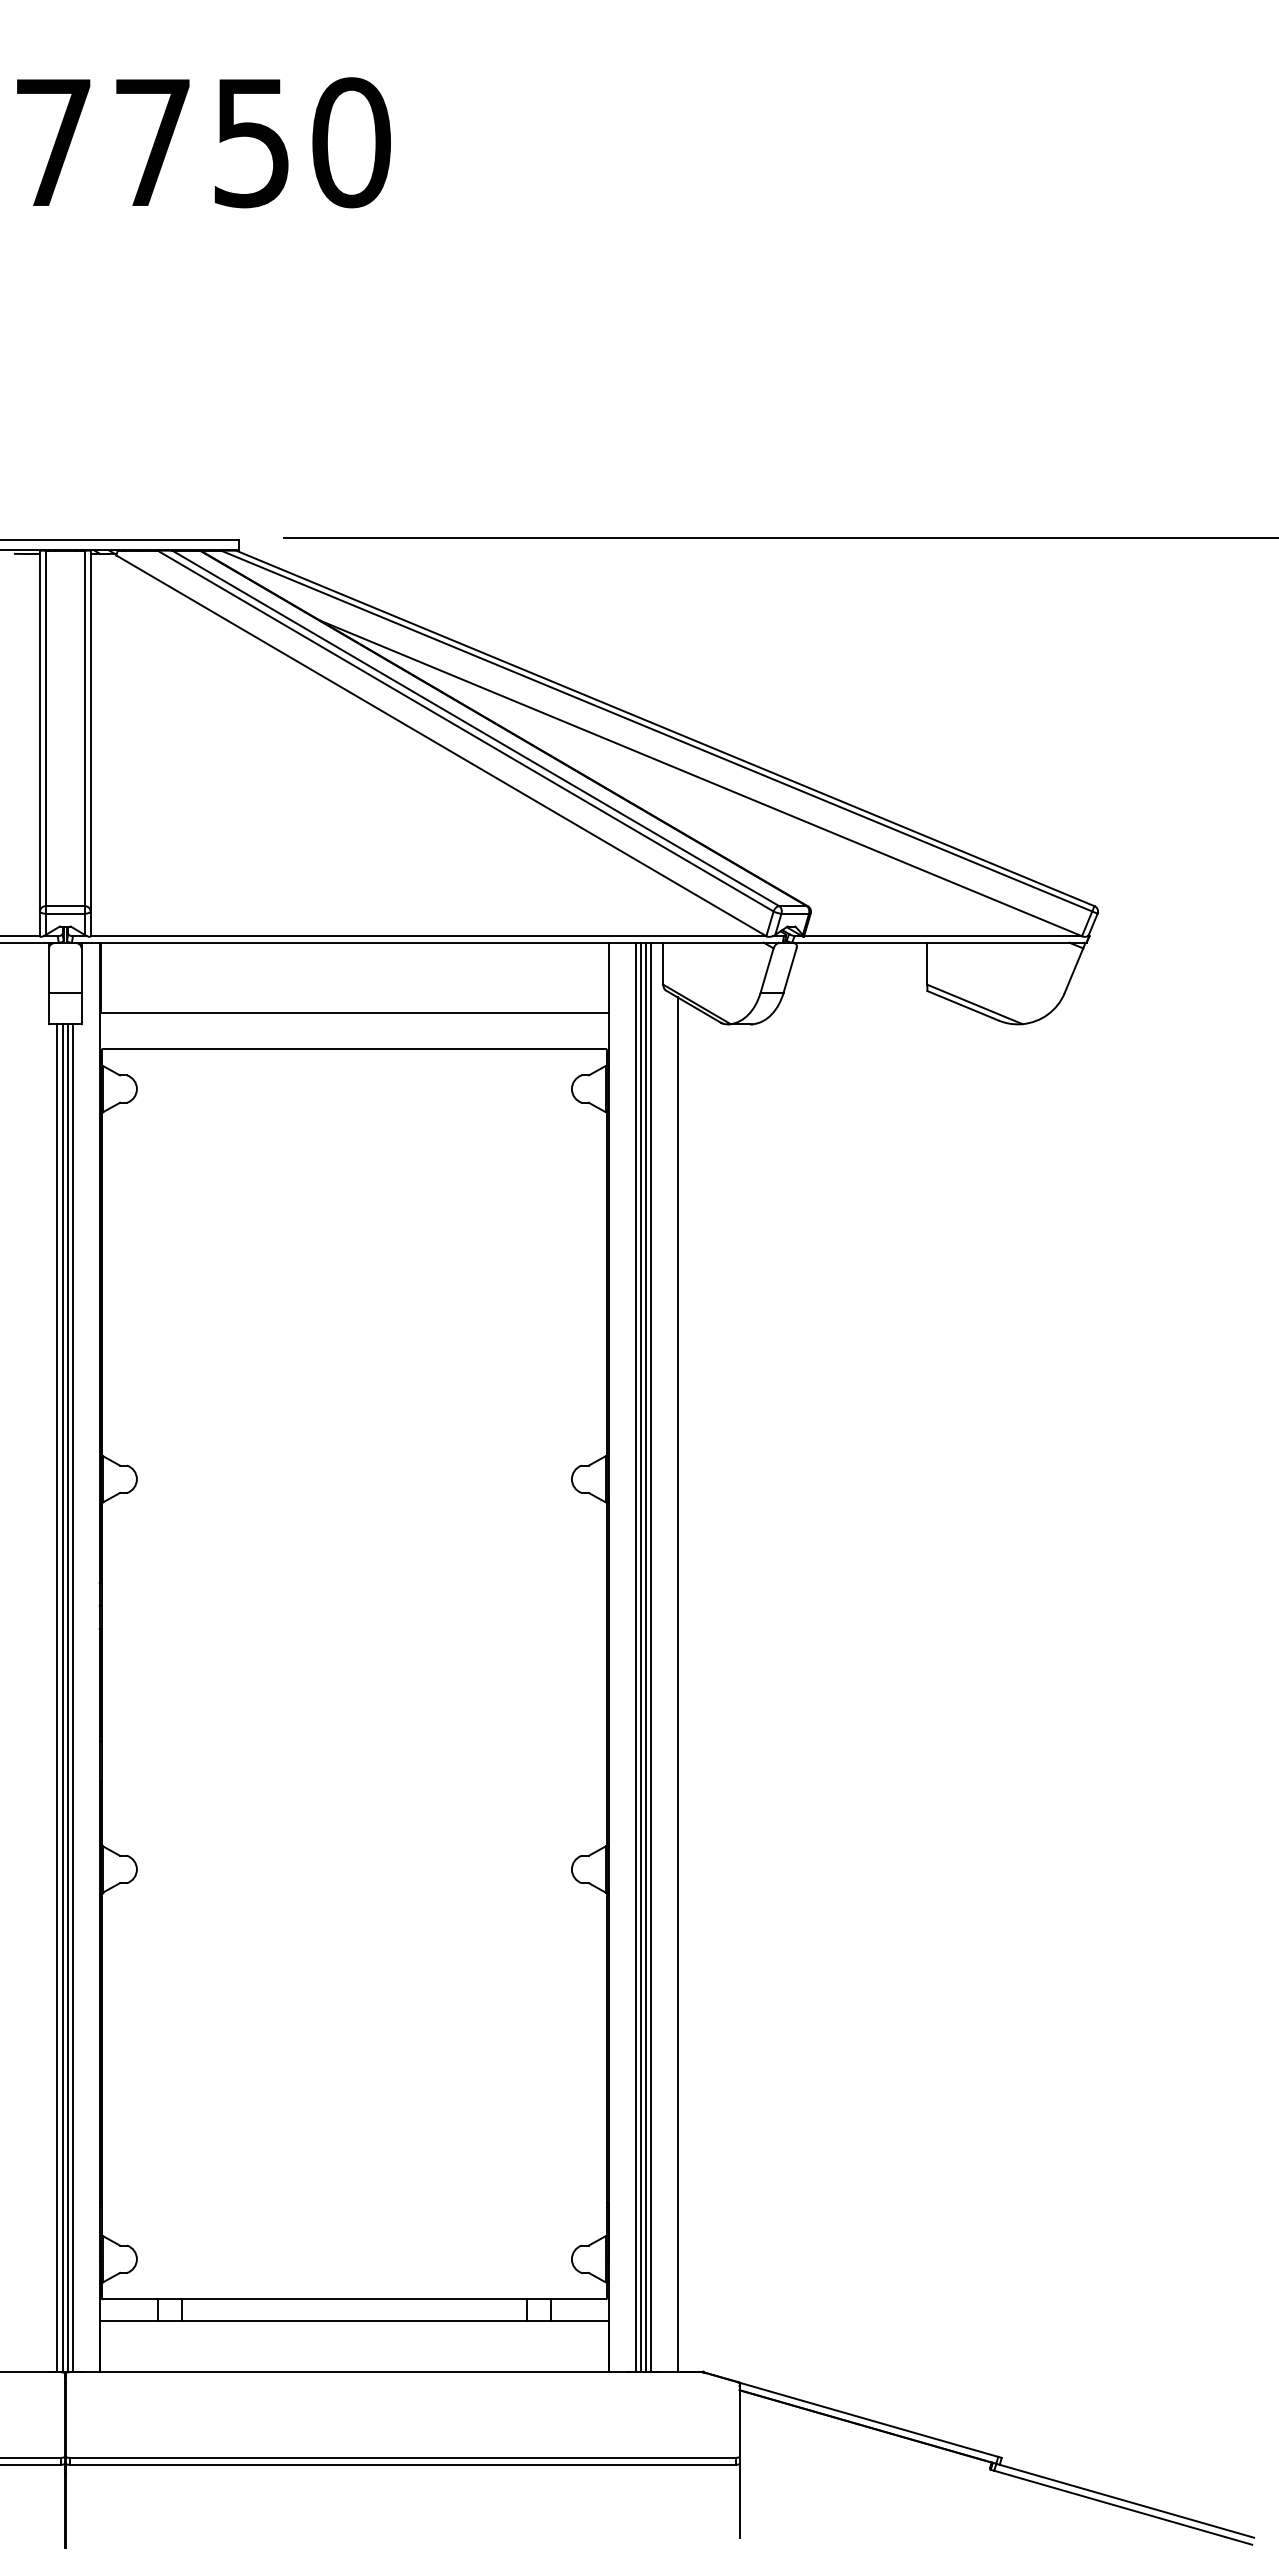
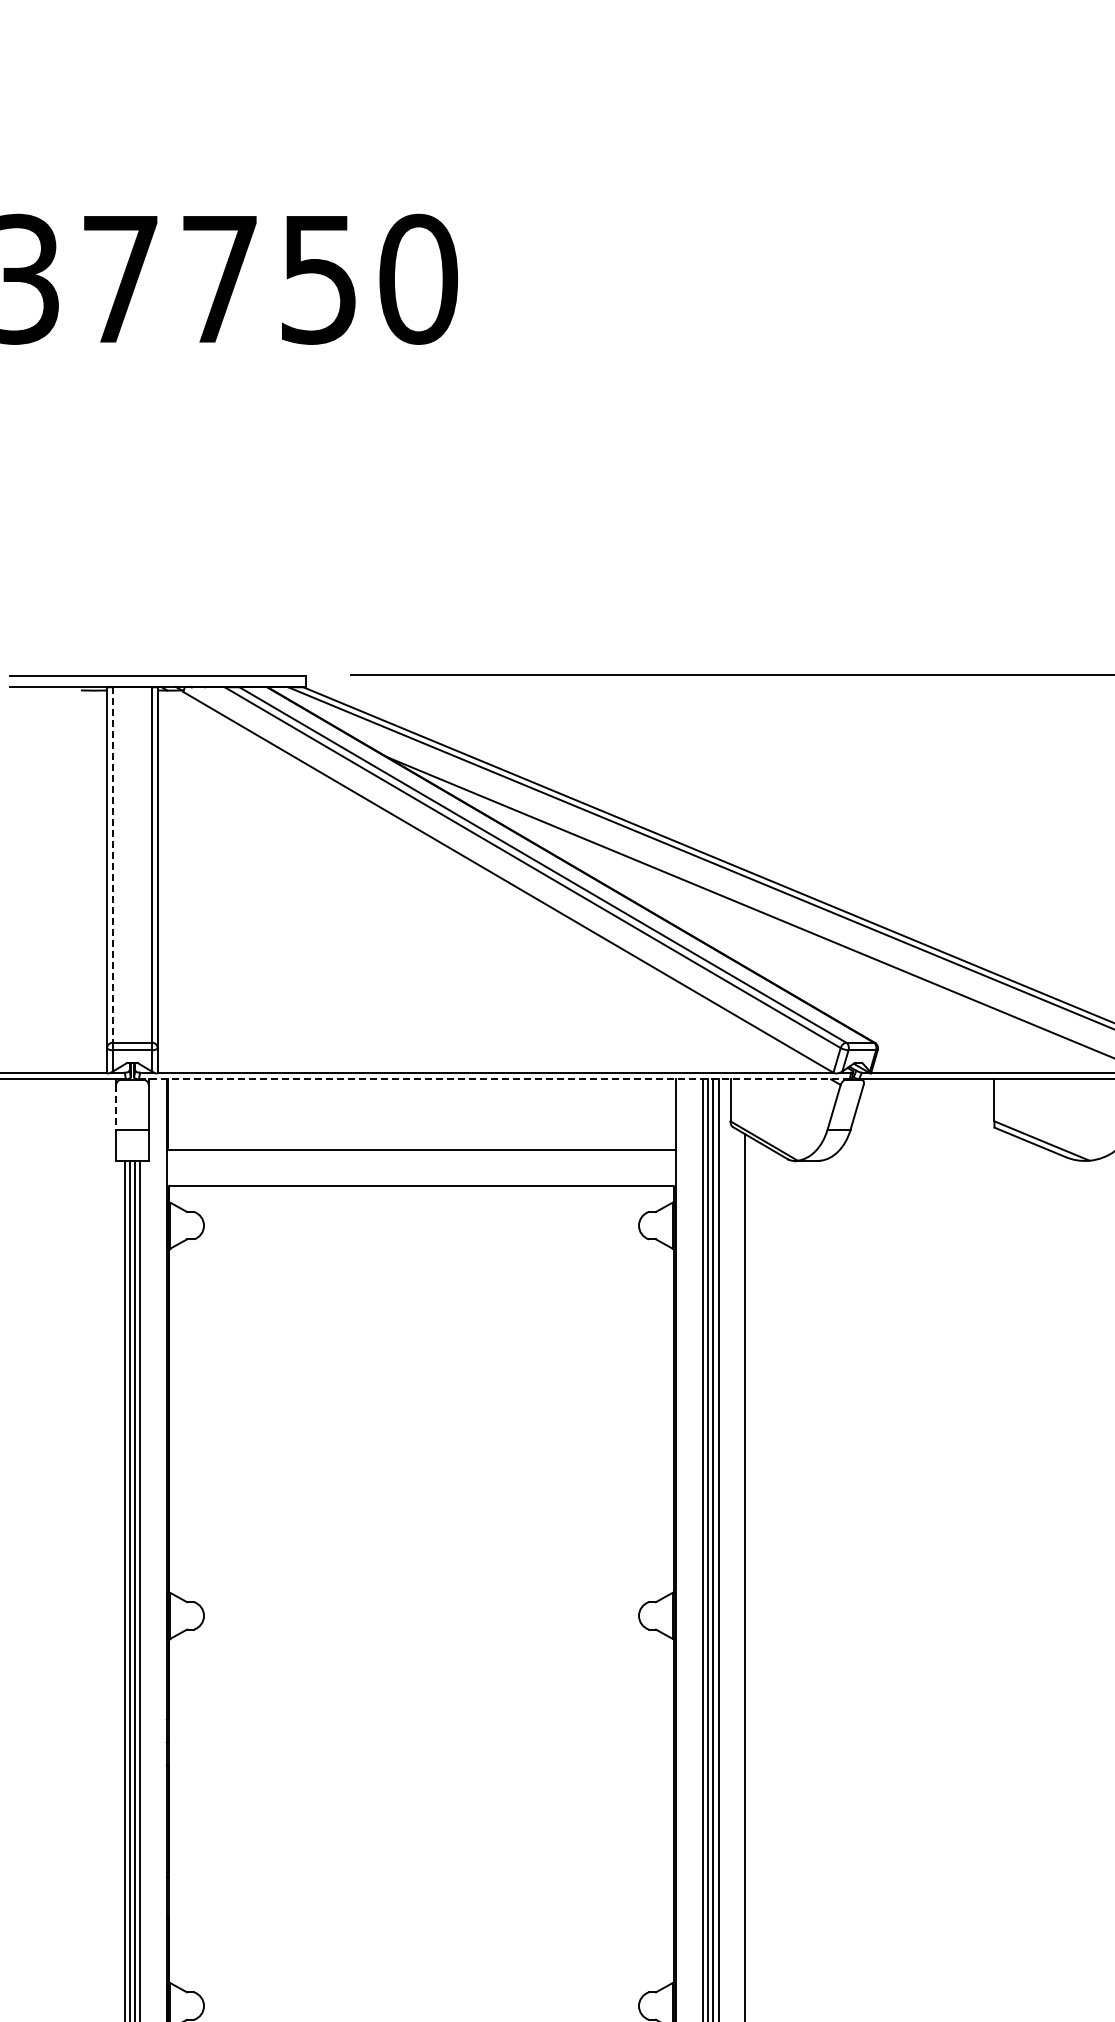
line: (45, 728) -> (112, 865), solid -> dashed
line: (427, 942) -> (494, 1079), solid -> dashed
line: (49, 971) -> (116, 1108), solid -> dashed

